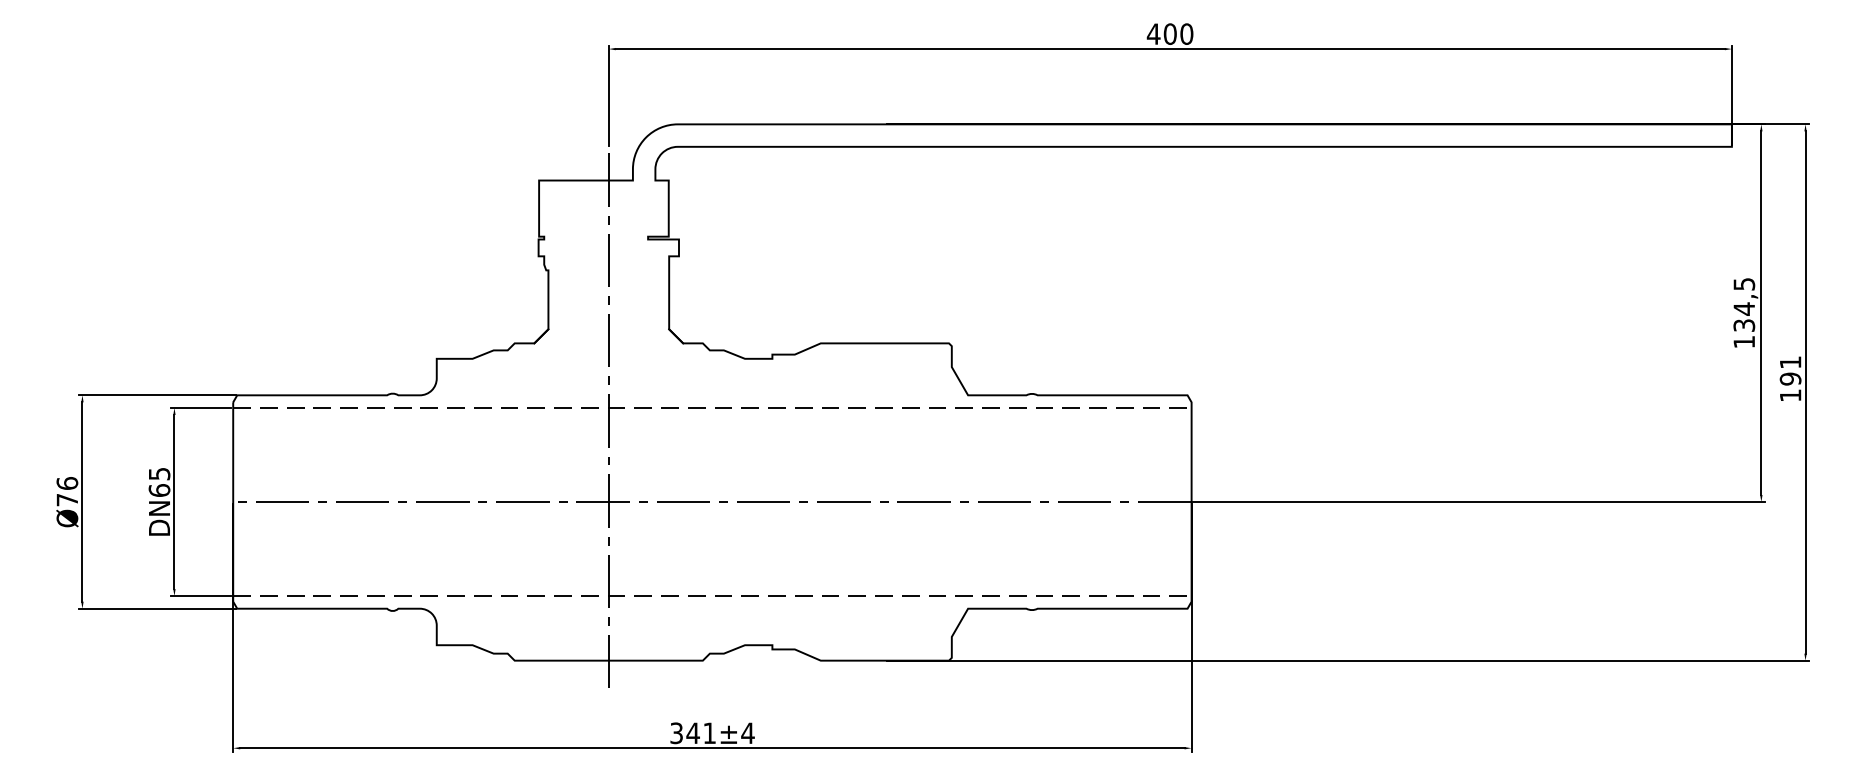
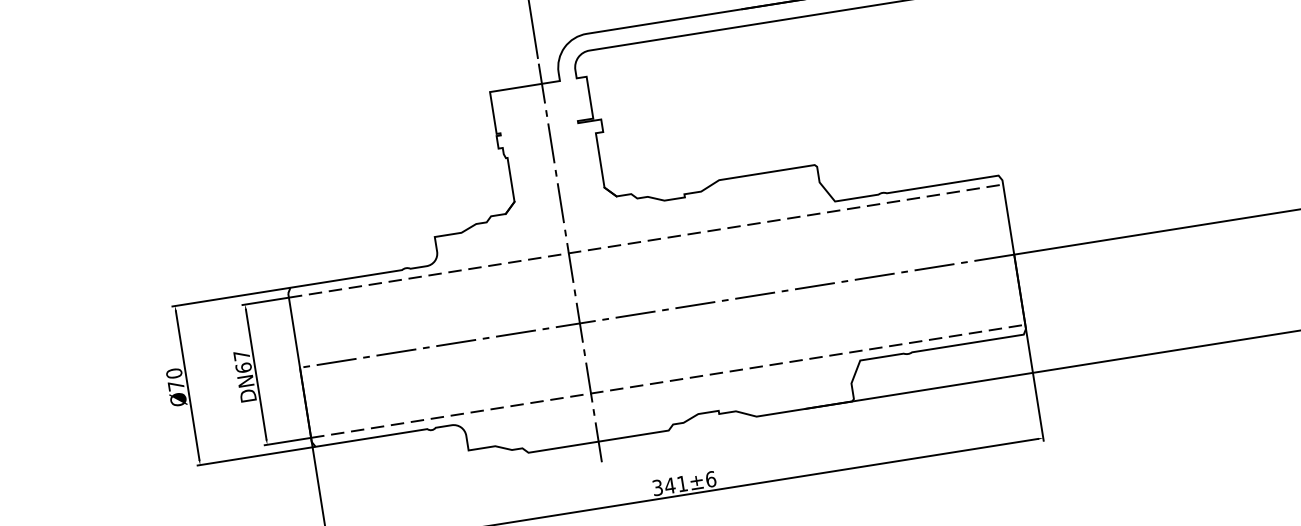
text: (159, 474) -> (241, 355), DN65 -> DN67
text: (66, 483) -> (173, 373), Ø76 -> Ø70
text: (747, 733) -> (710, 479), 341±4 -> 341±6

